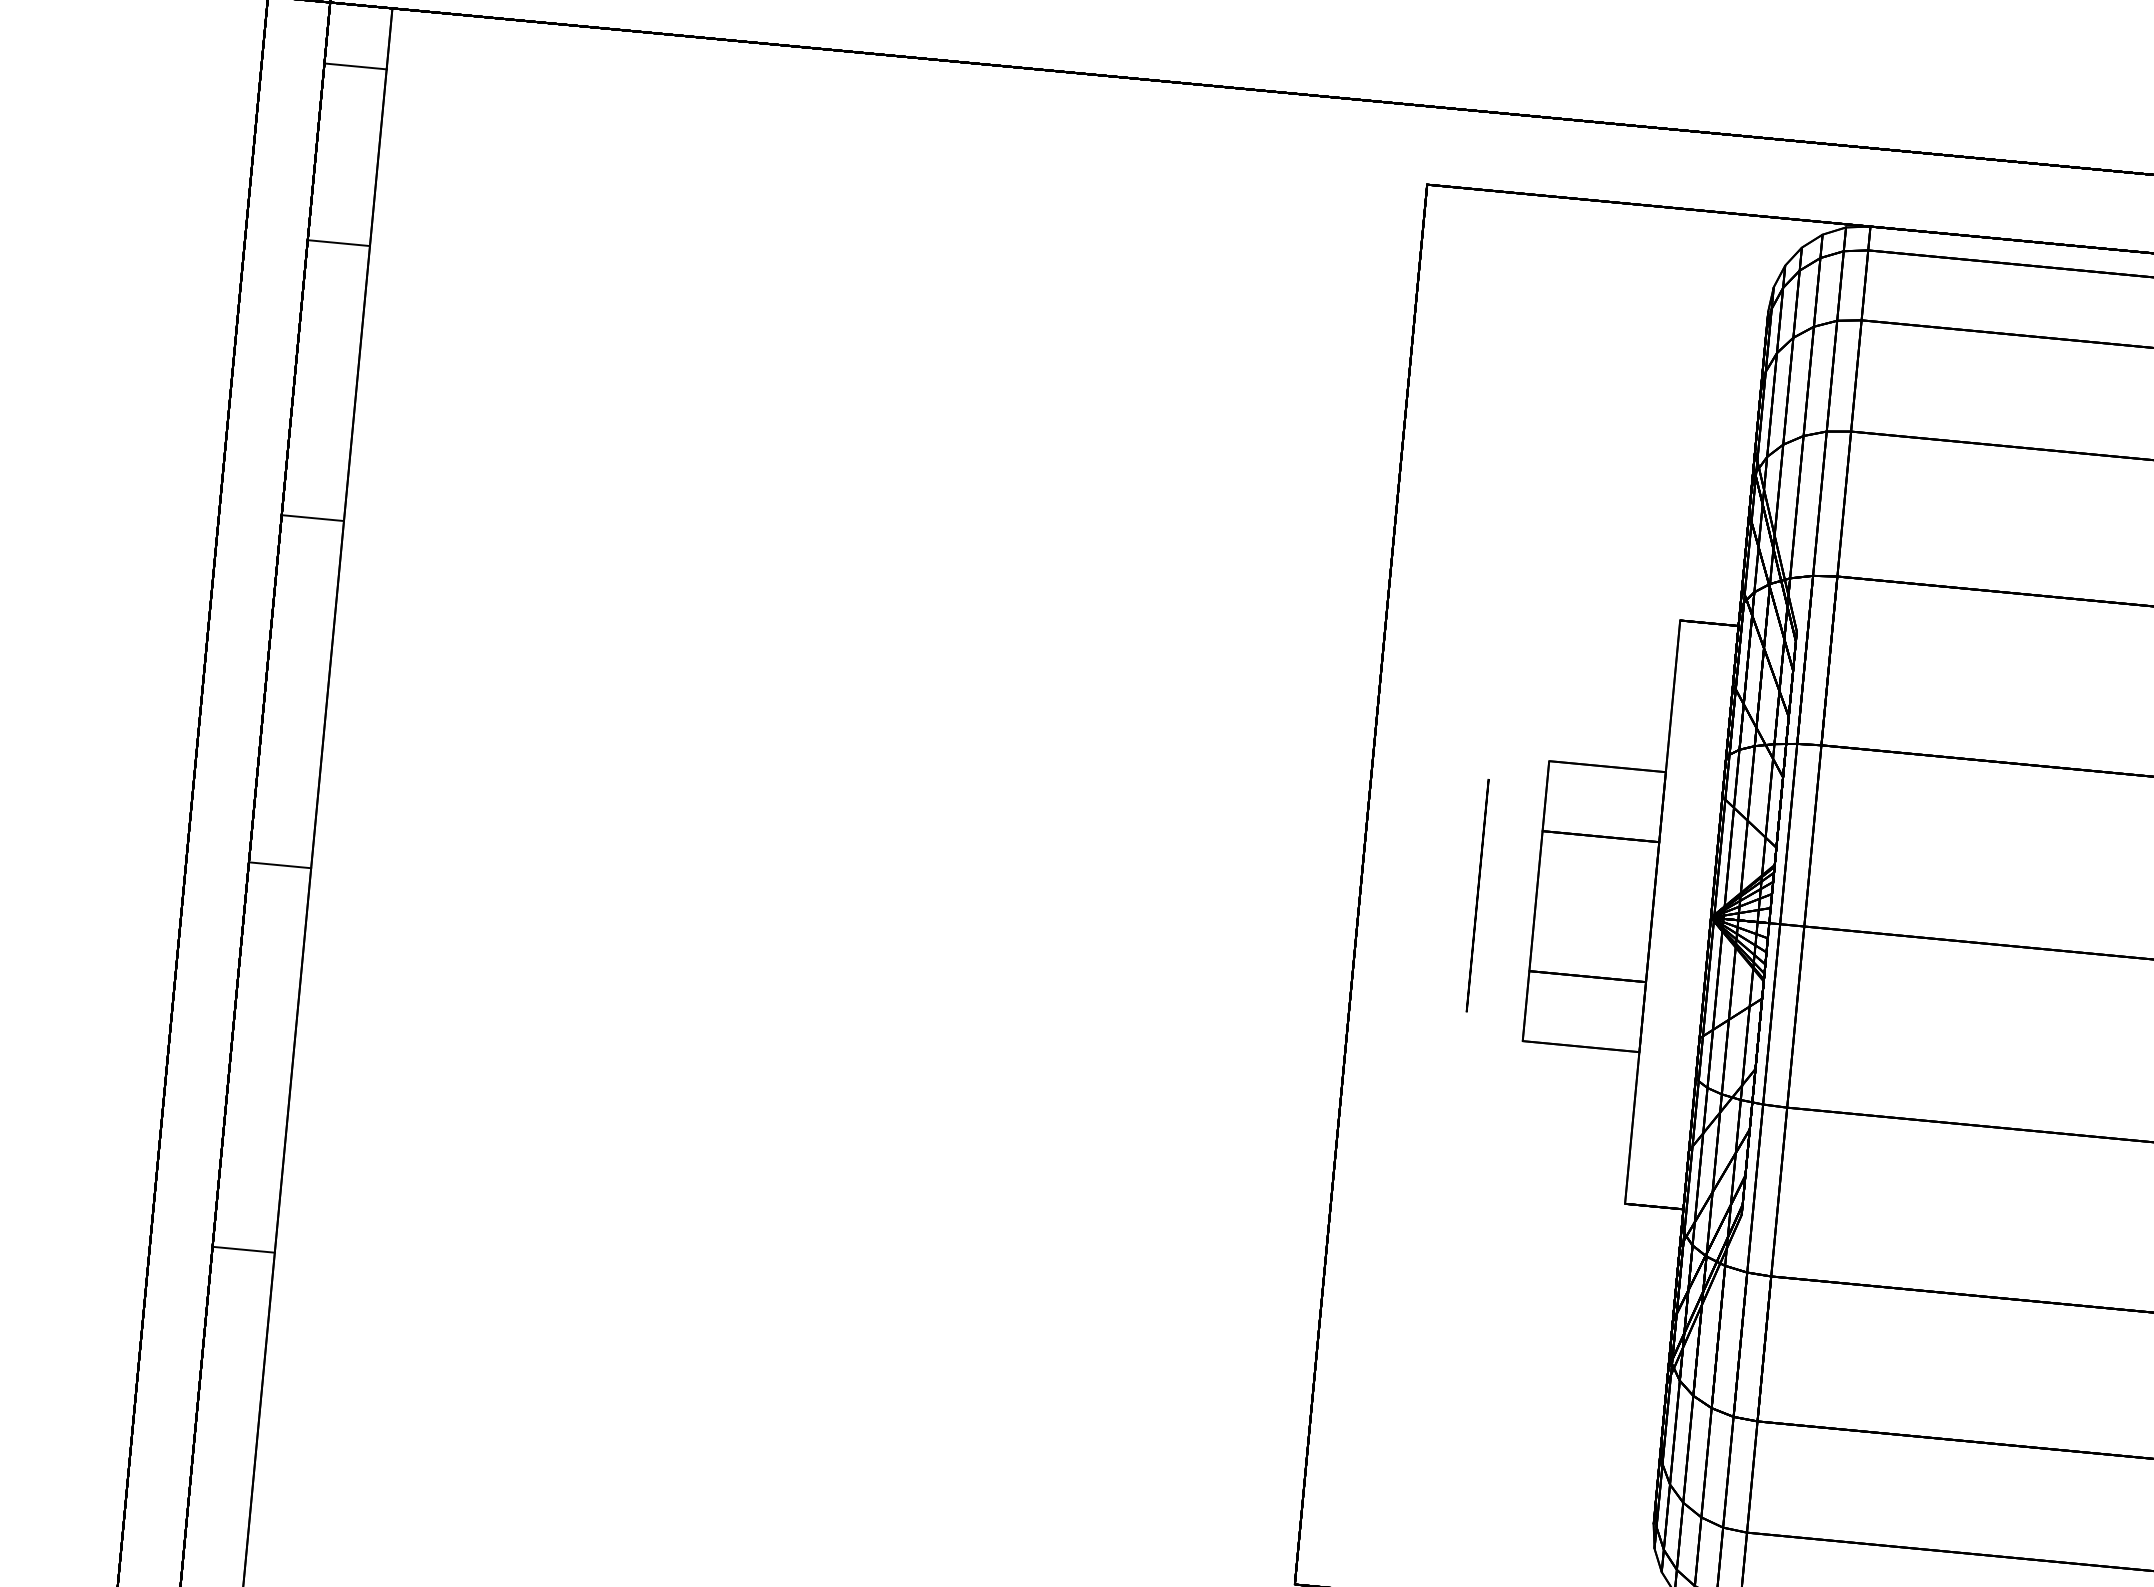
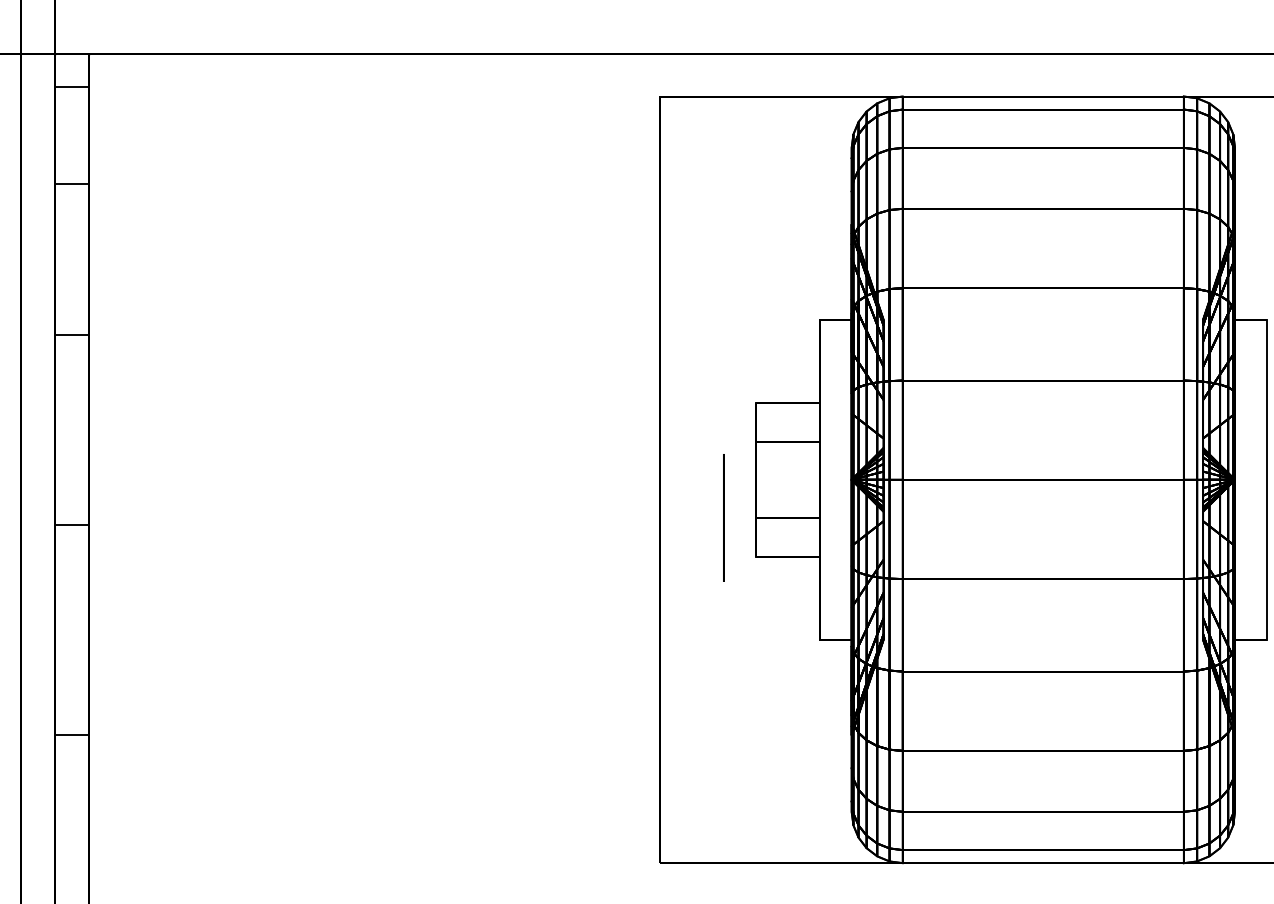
circle: (1476, 894) -> (723, 517), moved

